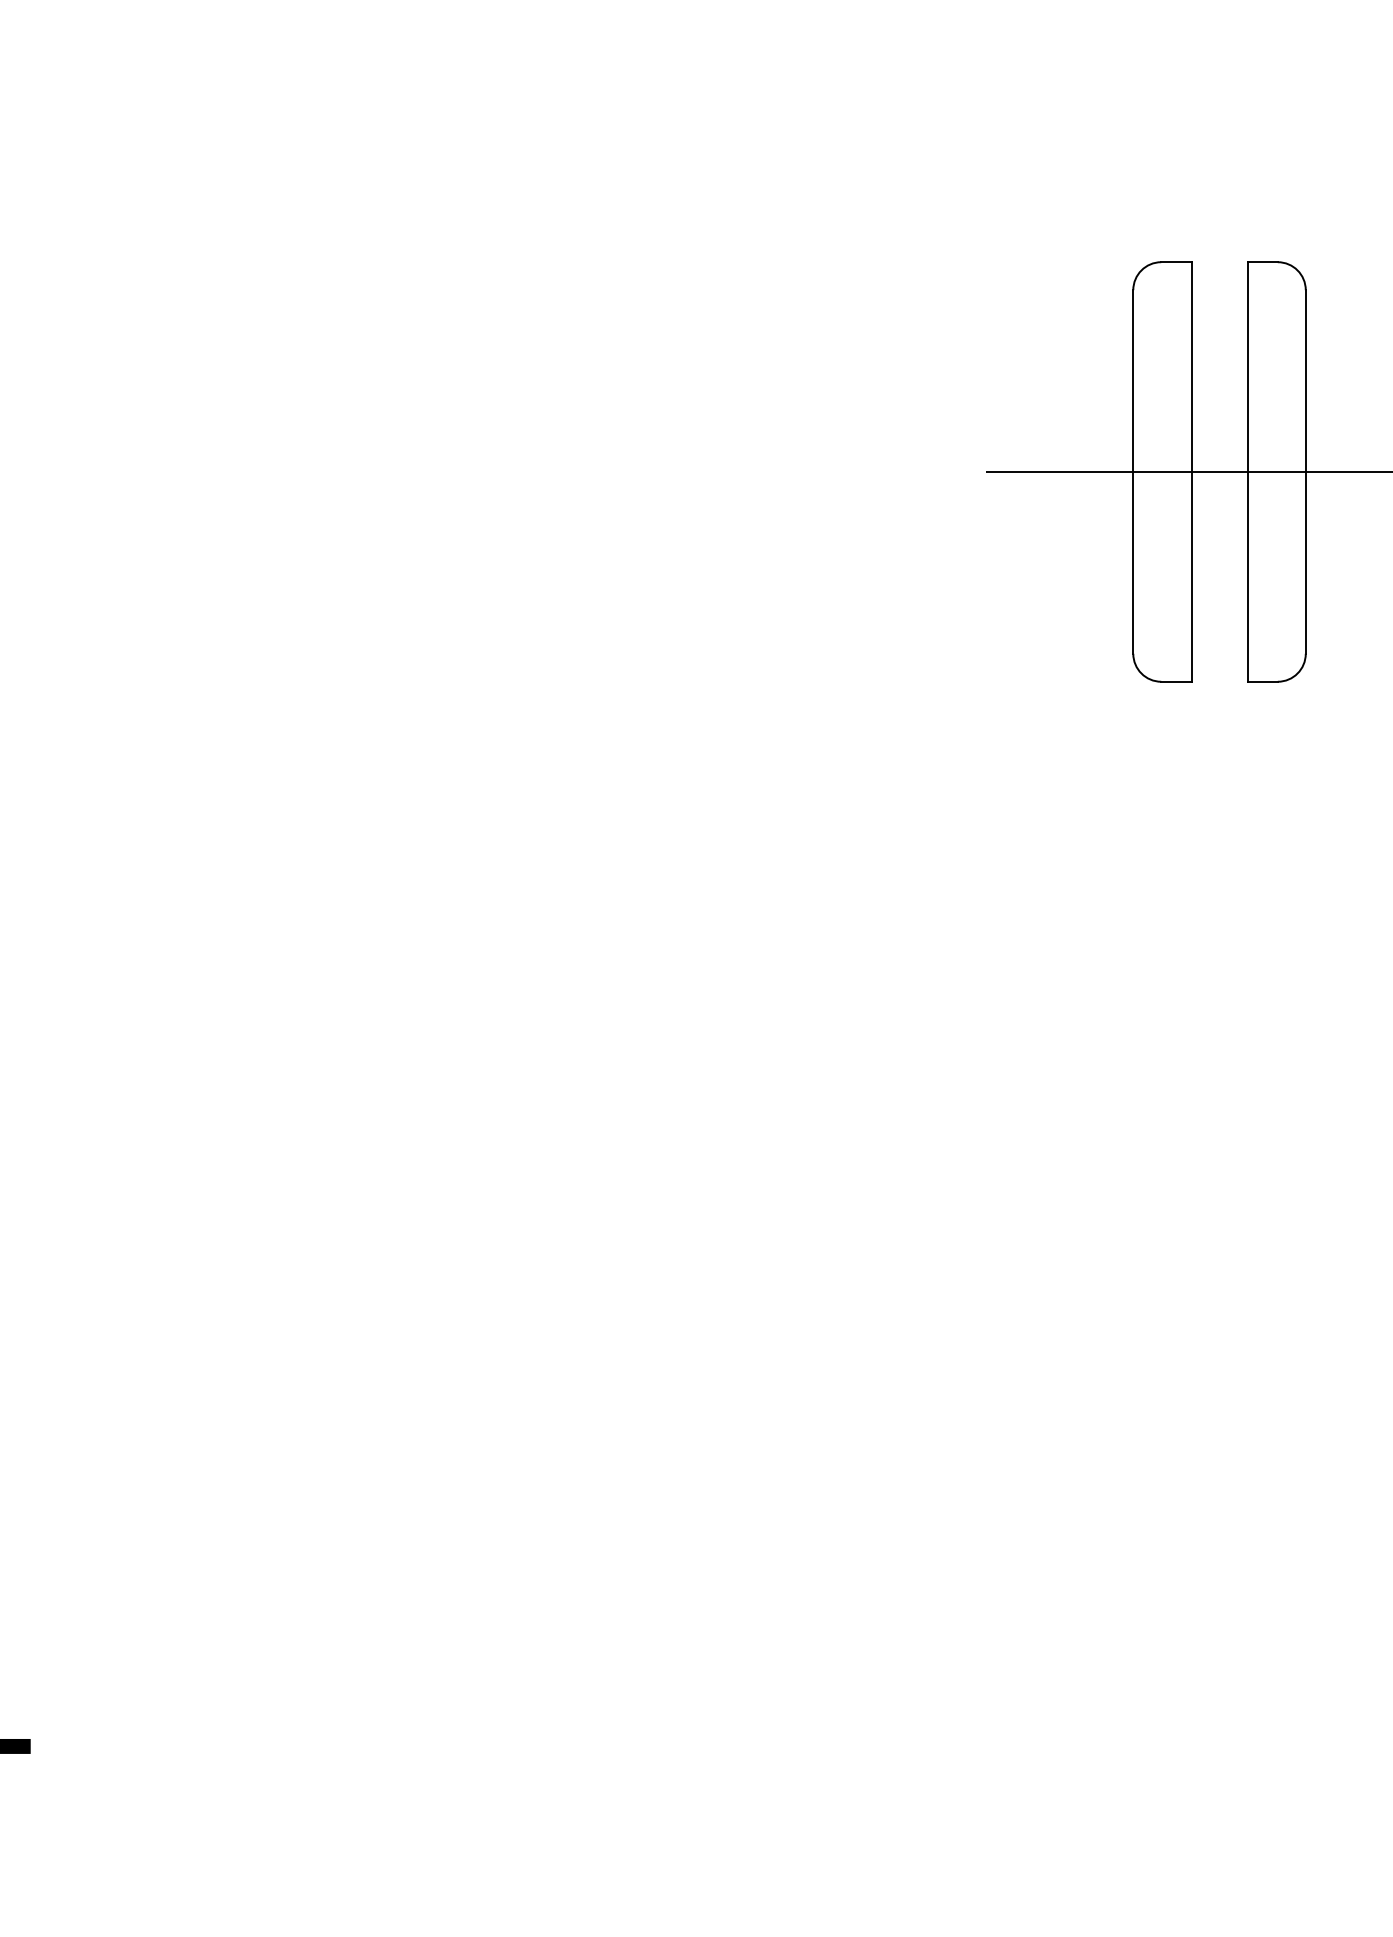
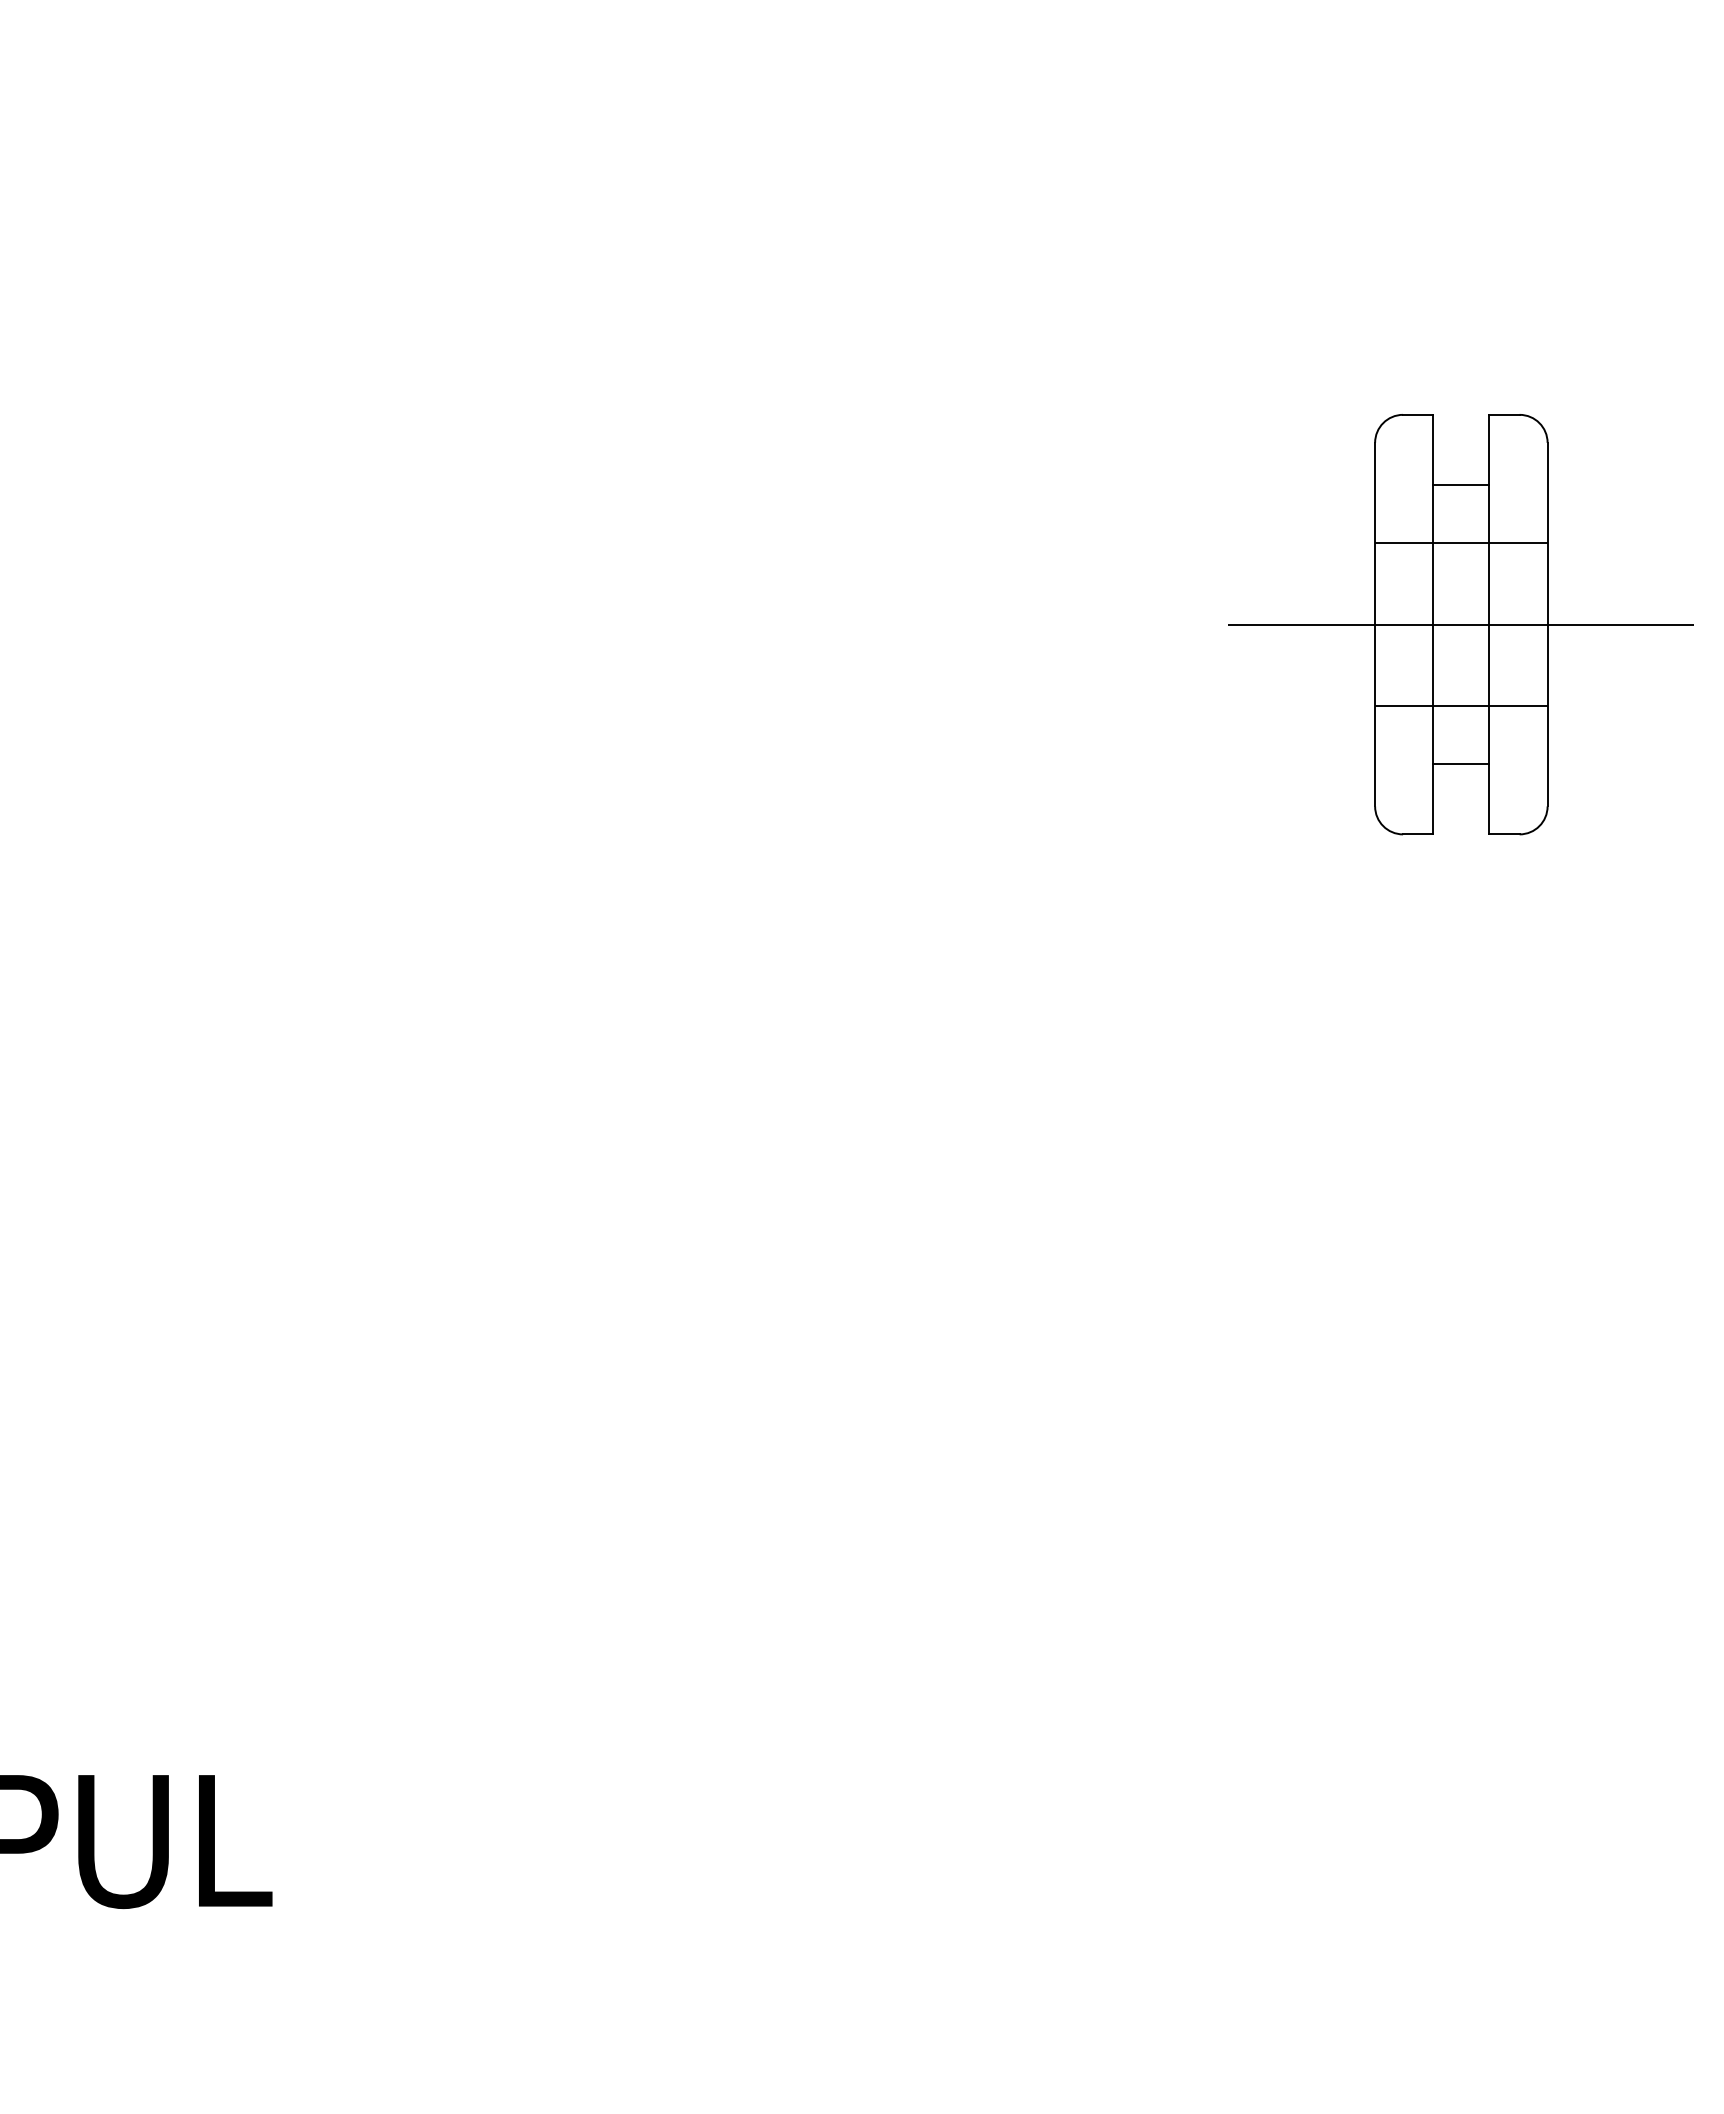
line: (1219, 331) -> (1461, 484), added
line: (1219, 390) -> (1461, 543), added
line: (1219, 553) -> (1461, 706), added
line: (1219, 611) -> (1461, 764), added

